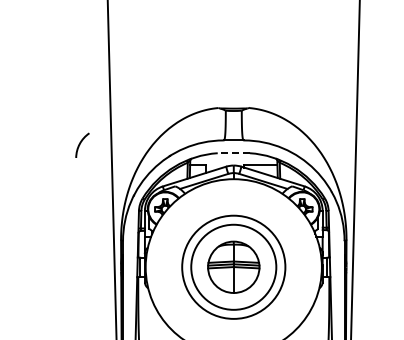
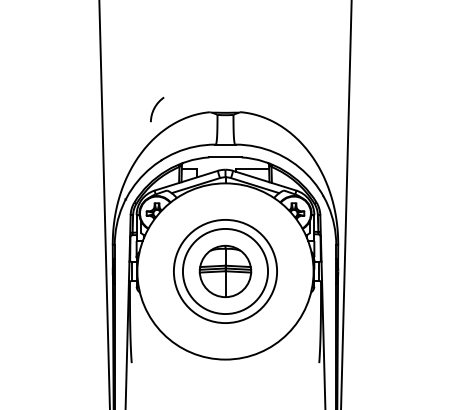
arc: (80, 144) -> (155, 108), moved
line: (233, 153) -> (225, 157), dashed -> solid

